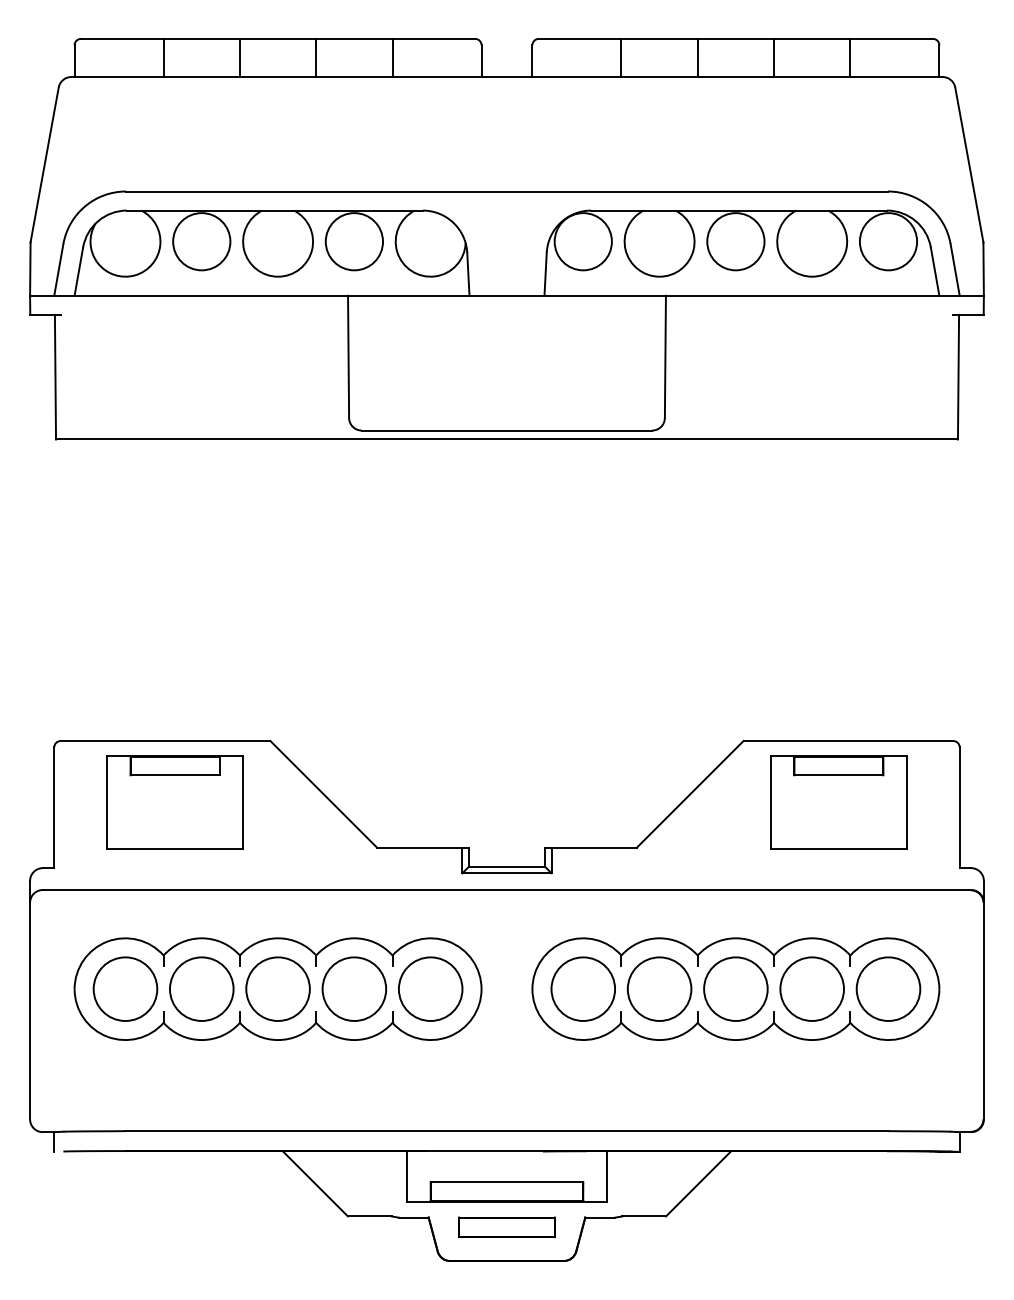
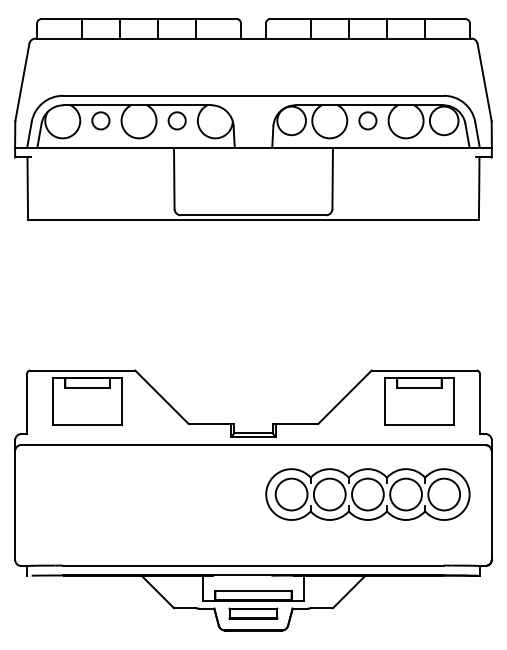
circle: (200, 240) -> (100, 120), size x0.6
circle: (352, 240) -> (176, 120), size x0.6
circle: (735, 240) -> (367, 120), size x0.6
part: (276, 989) -> (138, 494), removed

